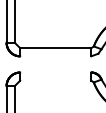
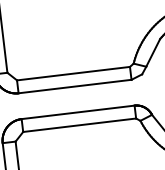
line: (55, 56) -> (74, 86), added
line: (55, 72) -> (77, 112), added
line: (55, 80) -> (79, 124), added

